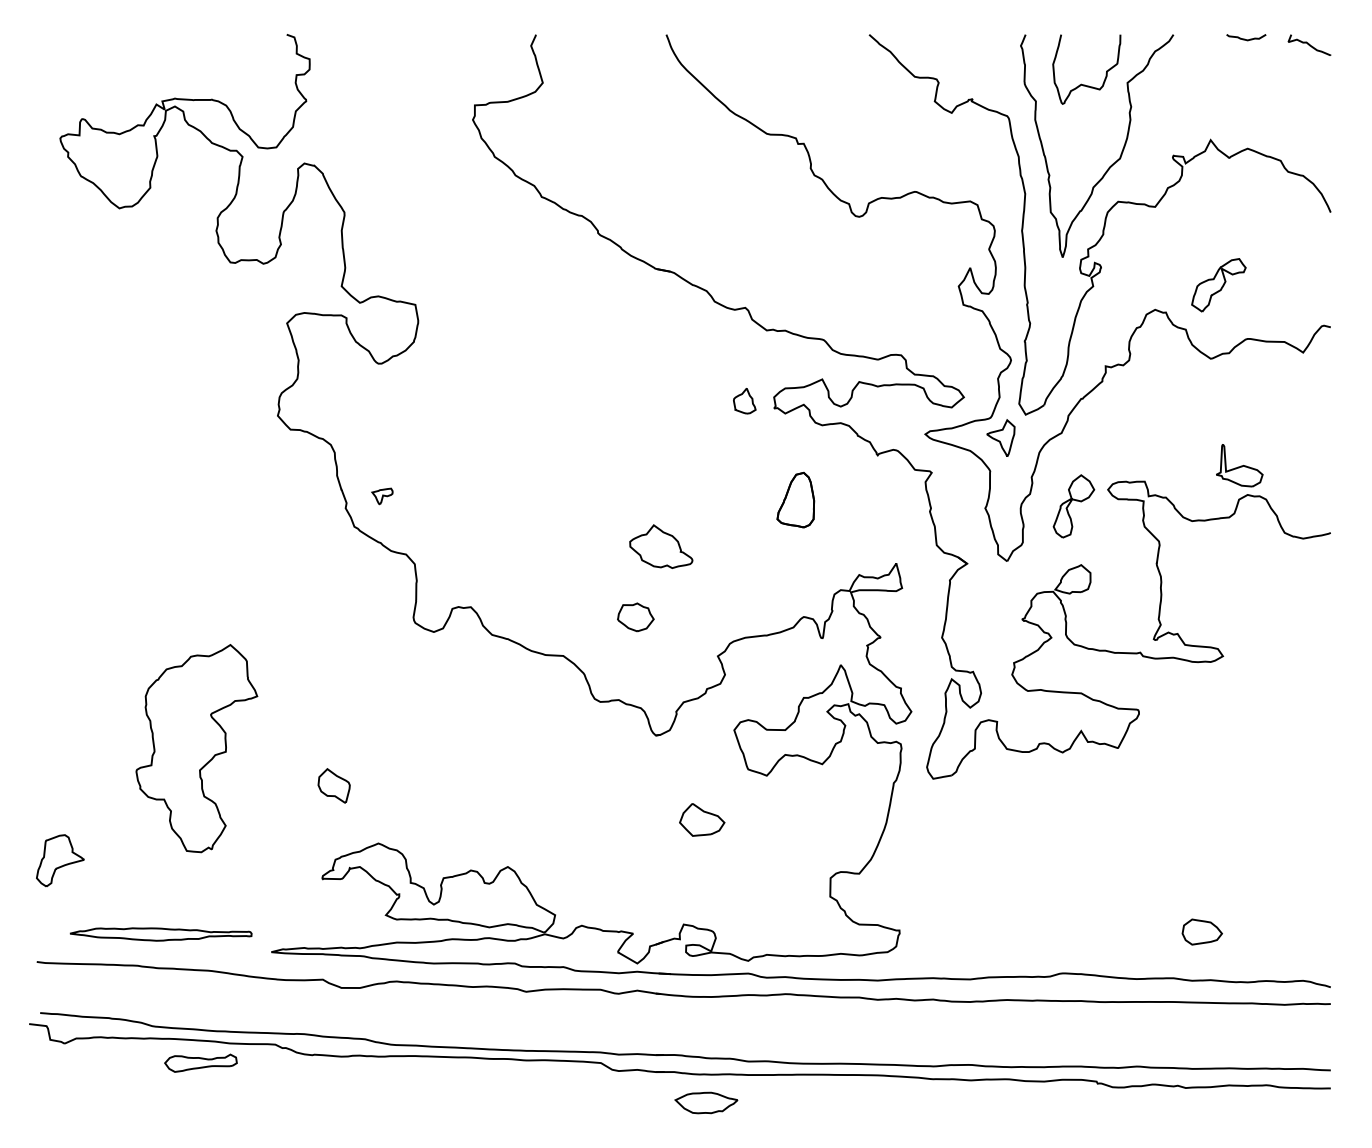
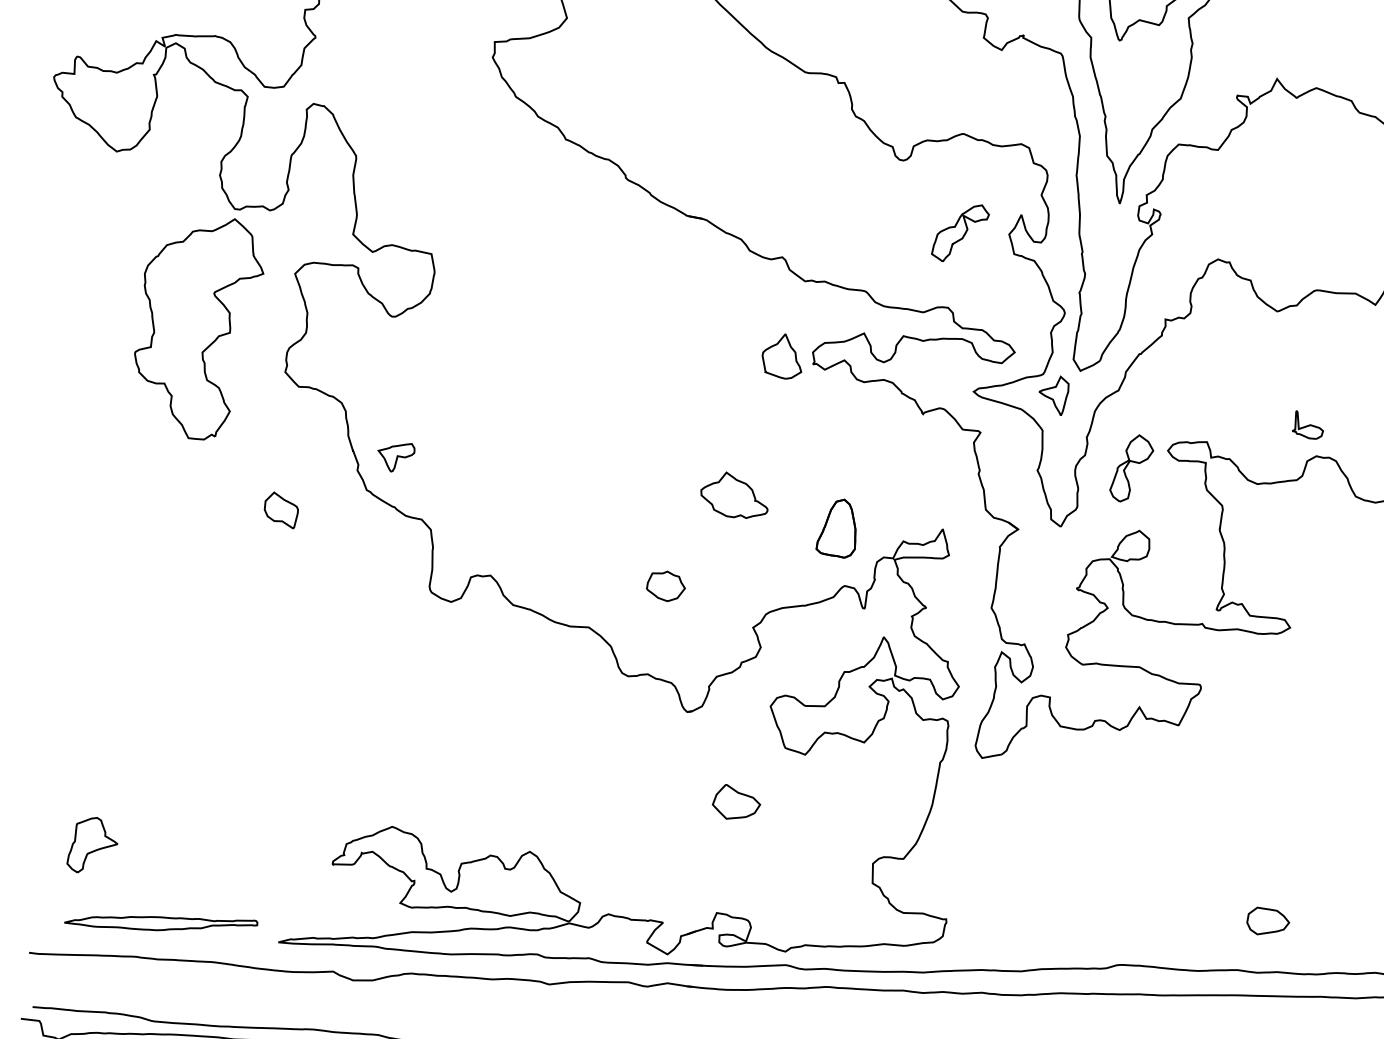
part: (1218, 285) -> (960, 233), moved
part: (744, 400) -> (781, 355), size x1.67
part: (1239, 465) -> (1307, 424), size x0.62
part: (382, 496) -> (396, 457), size x1.67
part: (795, 499) -> (835, 528), moved
part: (661, 546) -> (734, 495), moved
part: (196, 748) -> (198, 329), moved
part: (333, 785) -> (280, 509), moved
part: (60, 860) -> (92, 844), moved

